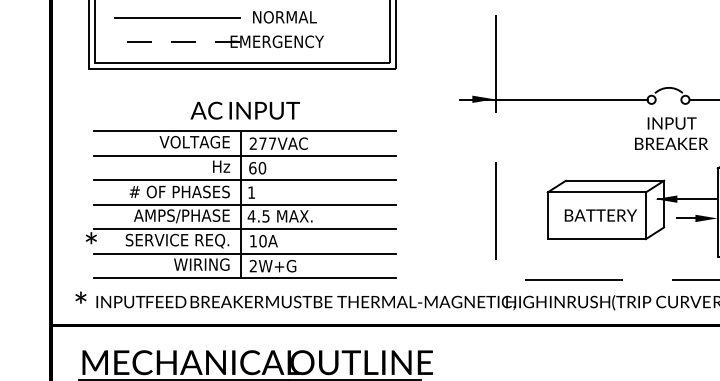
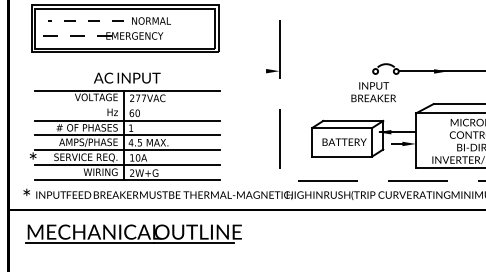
line: (176, 18) -> (85, 21), solid -> dashed
part: (226, 40) -> (103, 35), moved
line: (553, 99) -> (315, 71), removed
text: (671, 134) -> (373, 92), moved
line: (244, 155) -> (126, 105), removed

